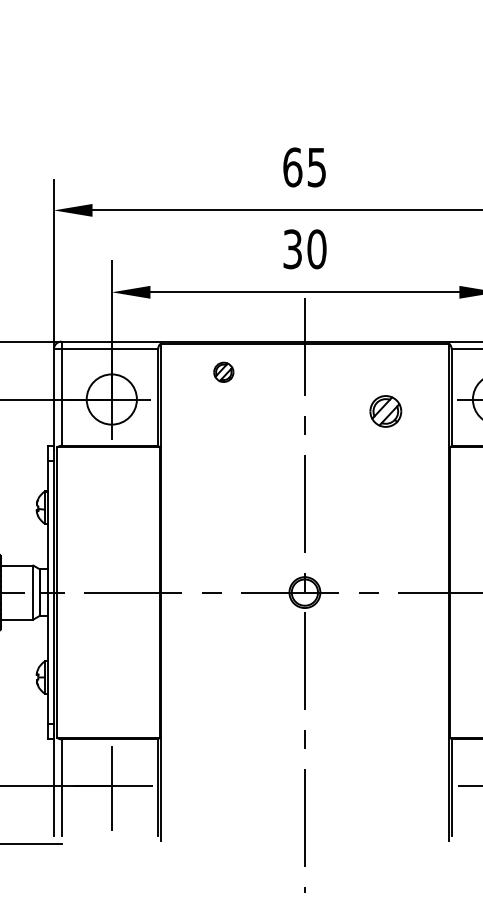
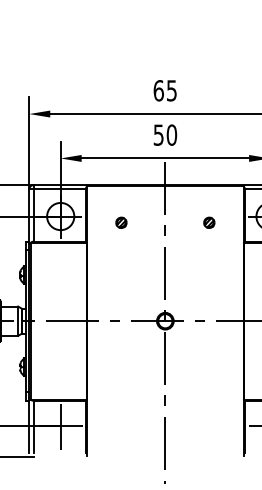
text: (292, 248) -> (158, 134), 30 -> 50
part: (223, 371) -> (121, 222), moved
part: (386, 410) -> (209, 222), size x0.62

